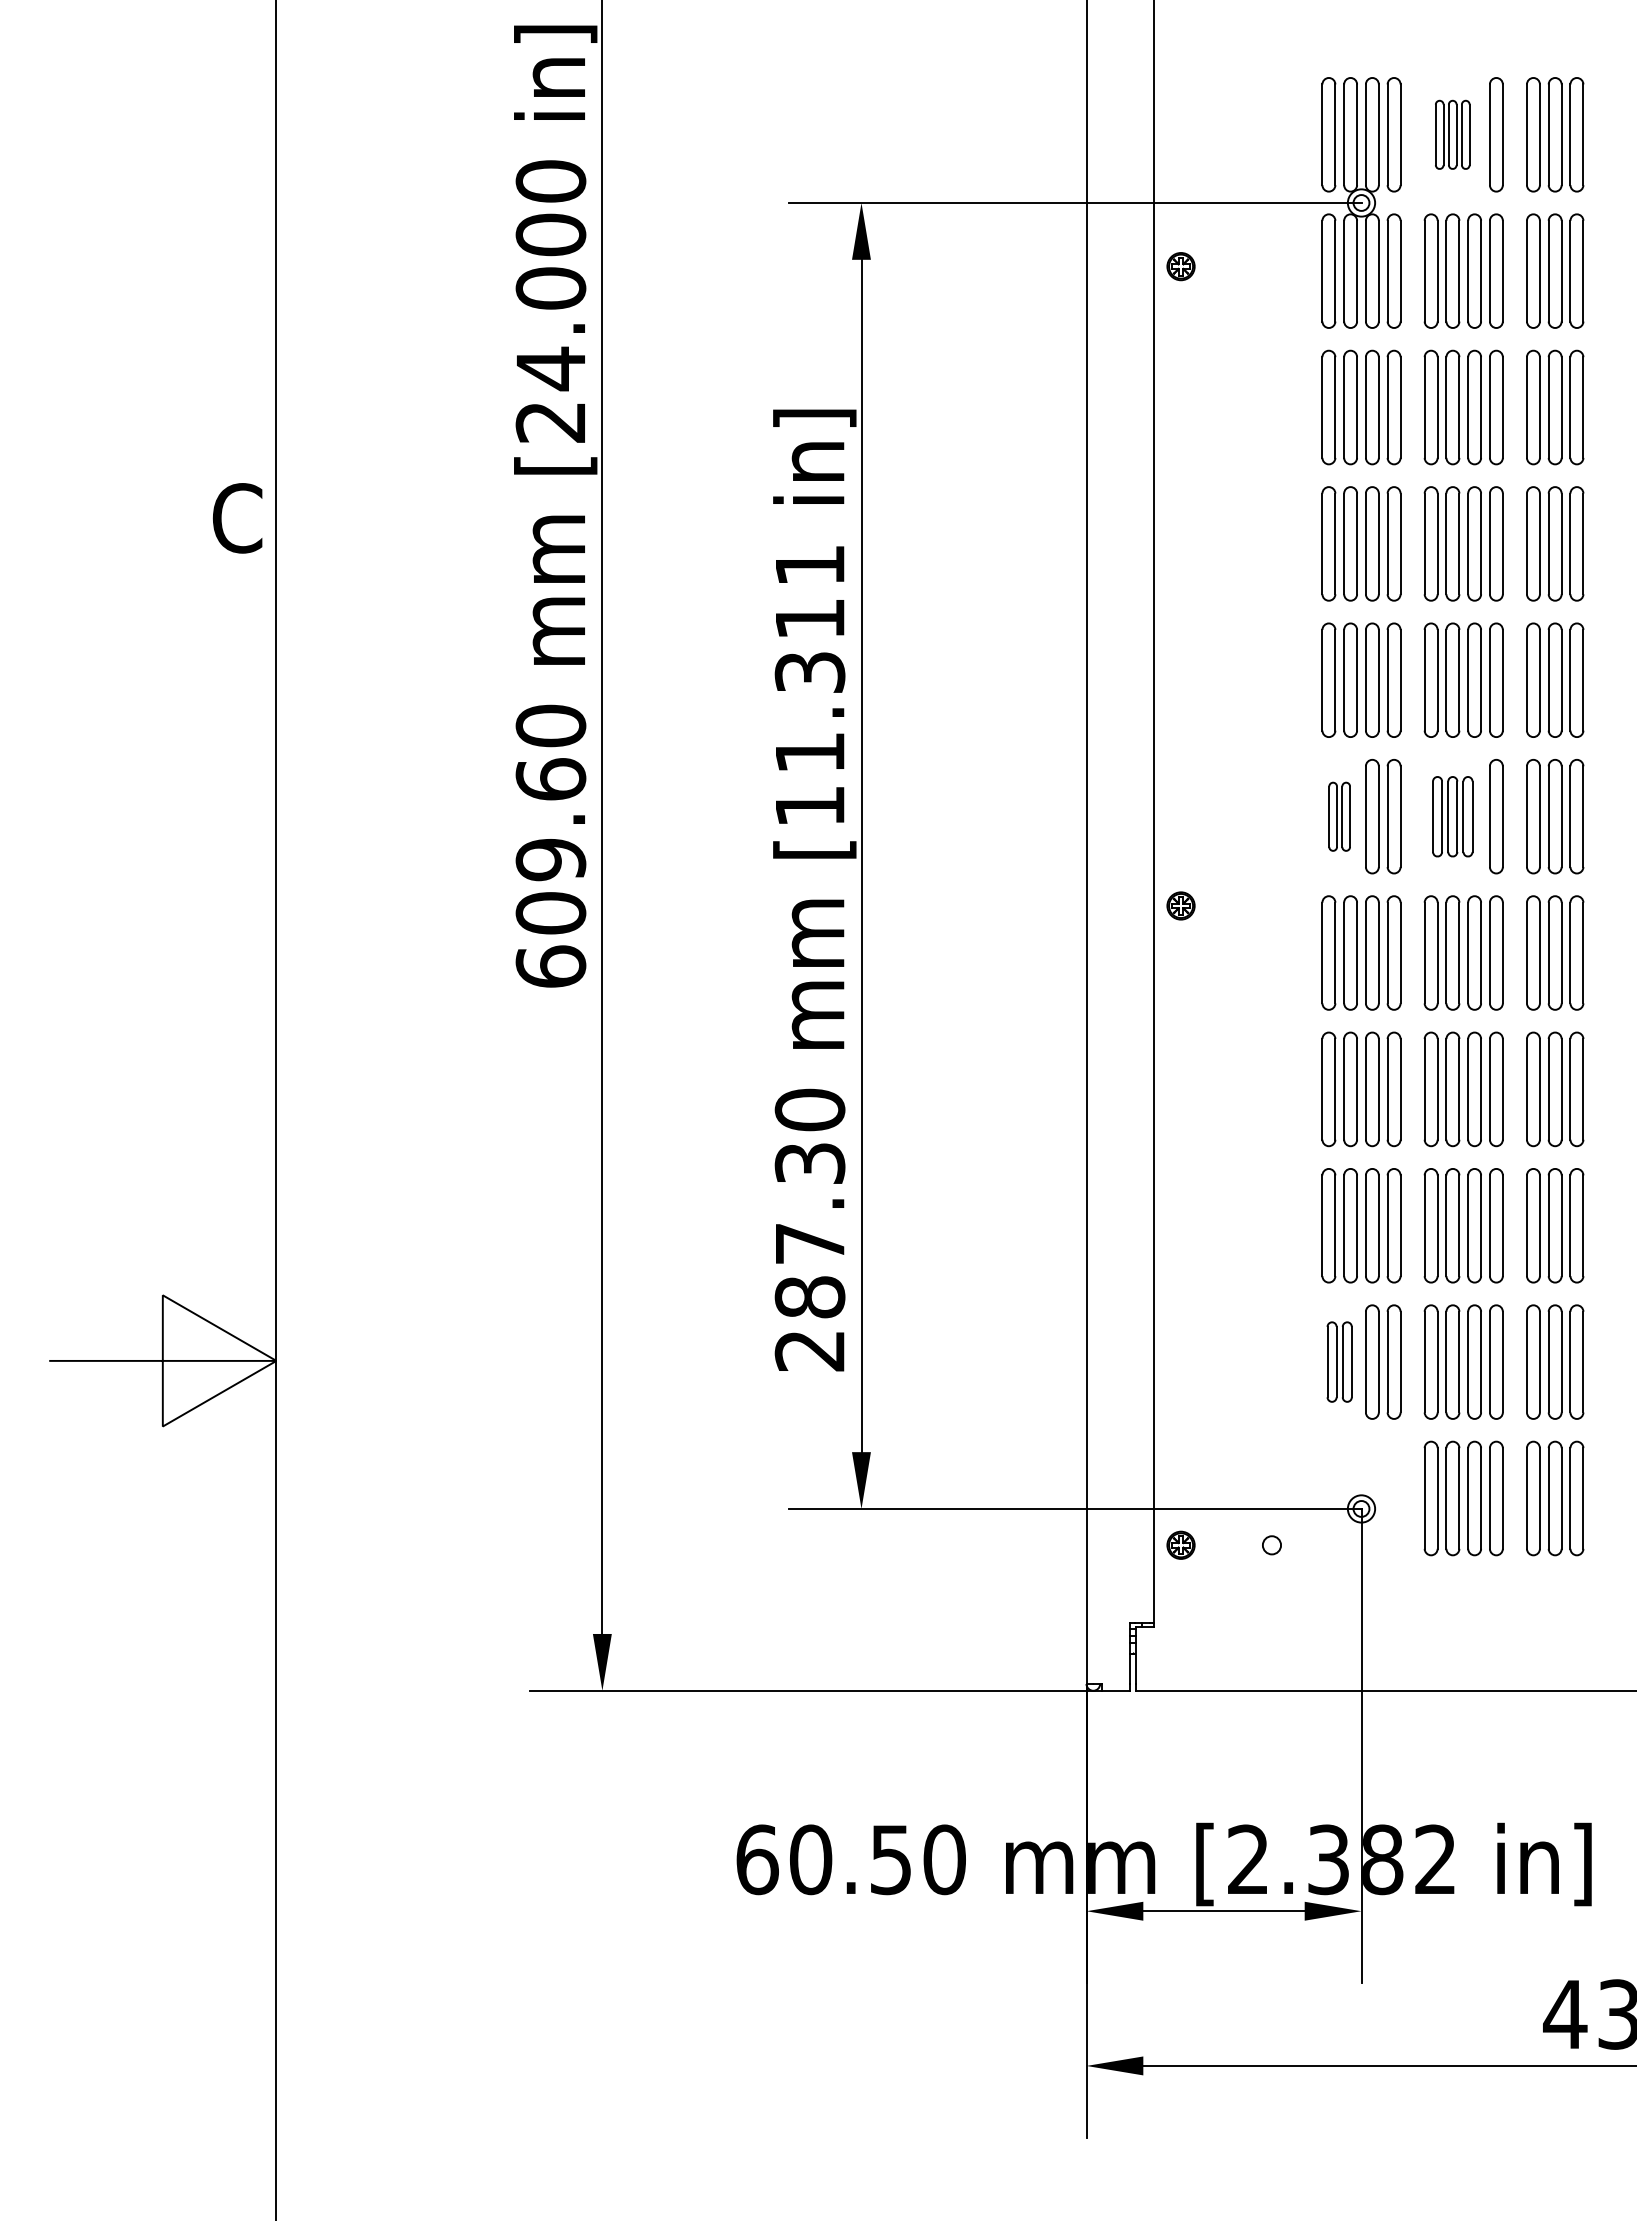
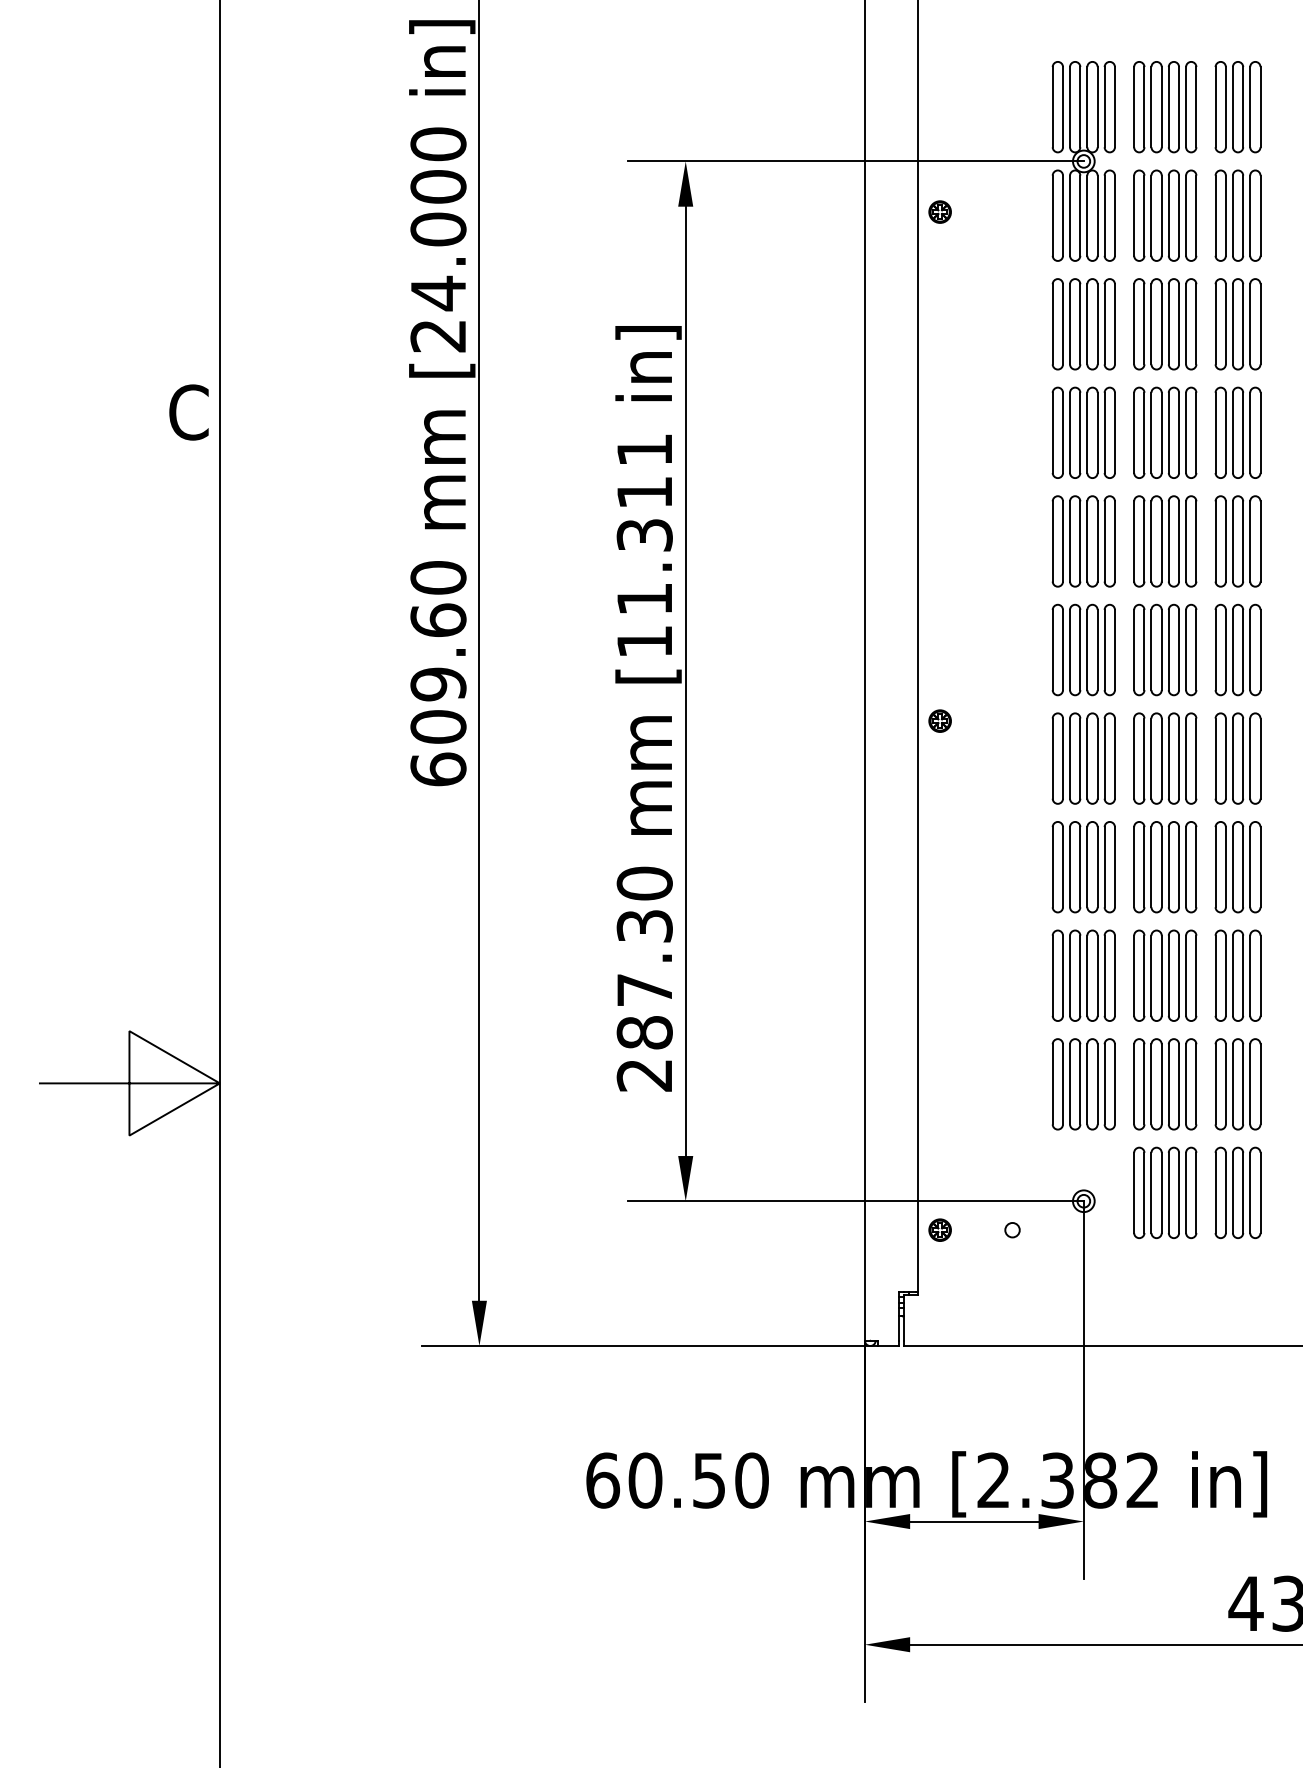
part: (1452, 134) -> (1156, 106), size x1.67
part: (1339, 816) -> (1066, 649), size x1.67
part: (1452, 816) -> (1156, 649), size x1.43
part: (1339, 1361) -> (1066, 1083), size x1.43

